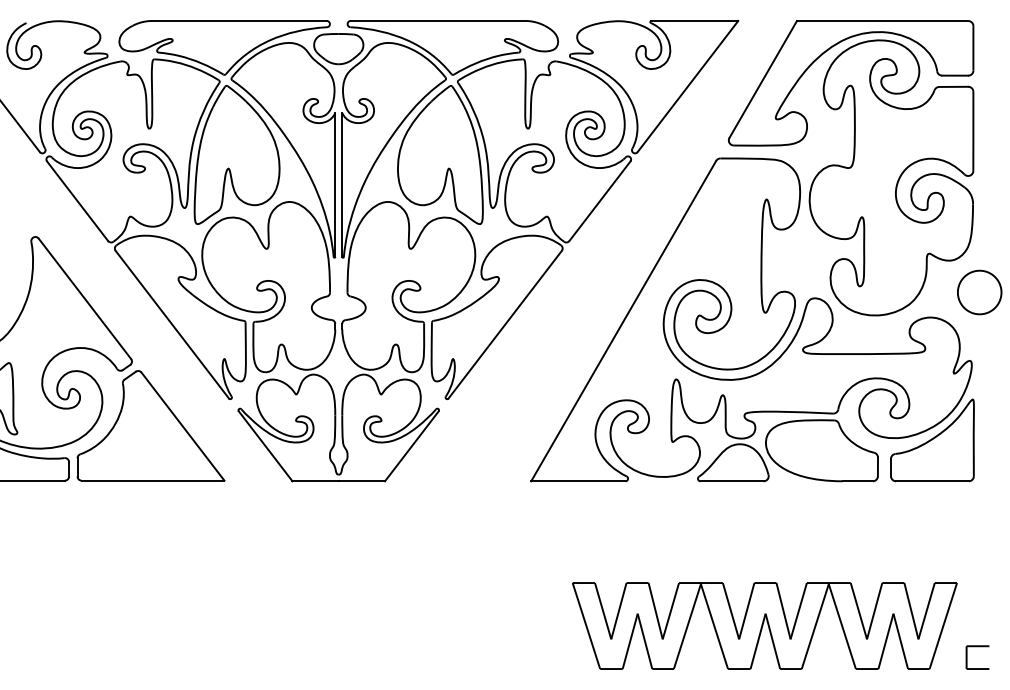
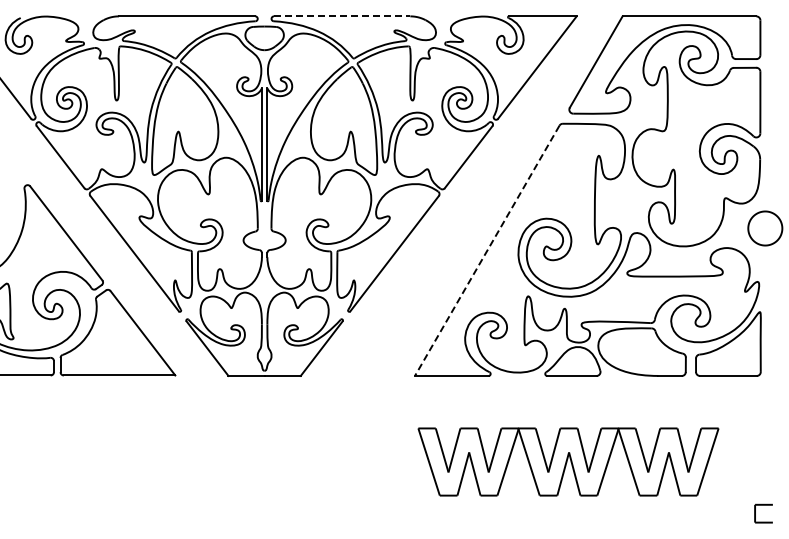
line: (438, 21) -> (342, 16), solid -> dashed
line: (622, 321) -> (486, 251), solid -> dashed
part: (764, 625) -> (568, 461), moved

